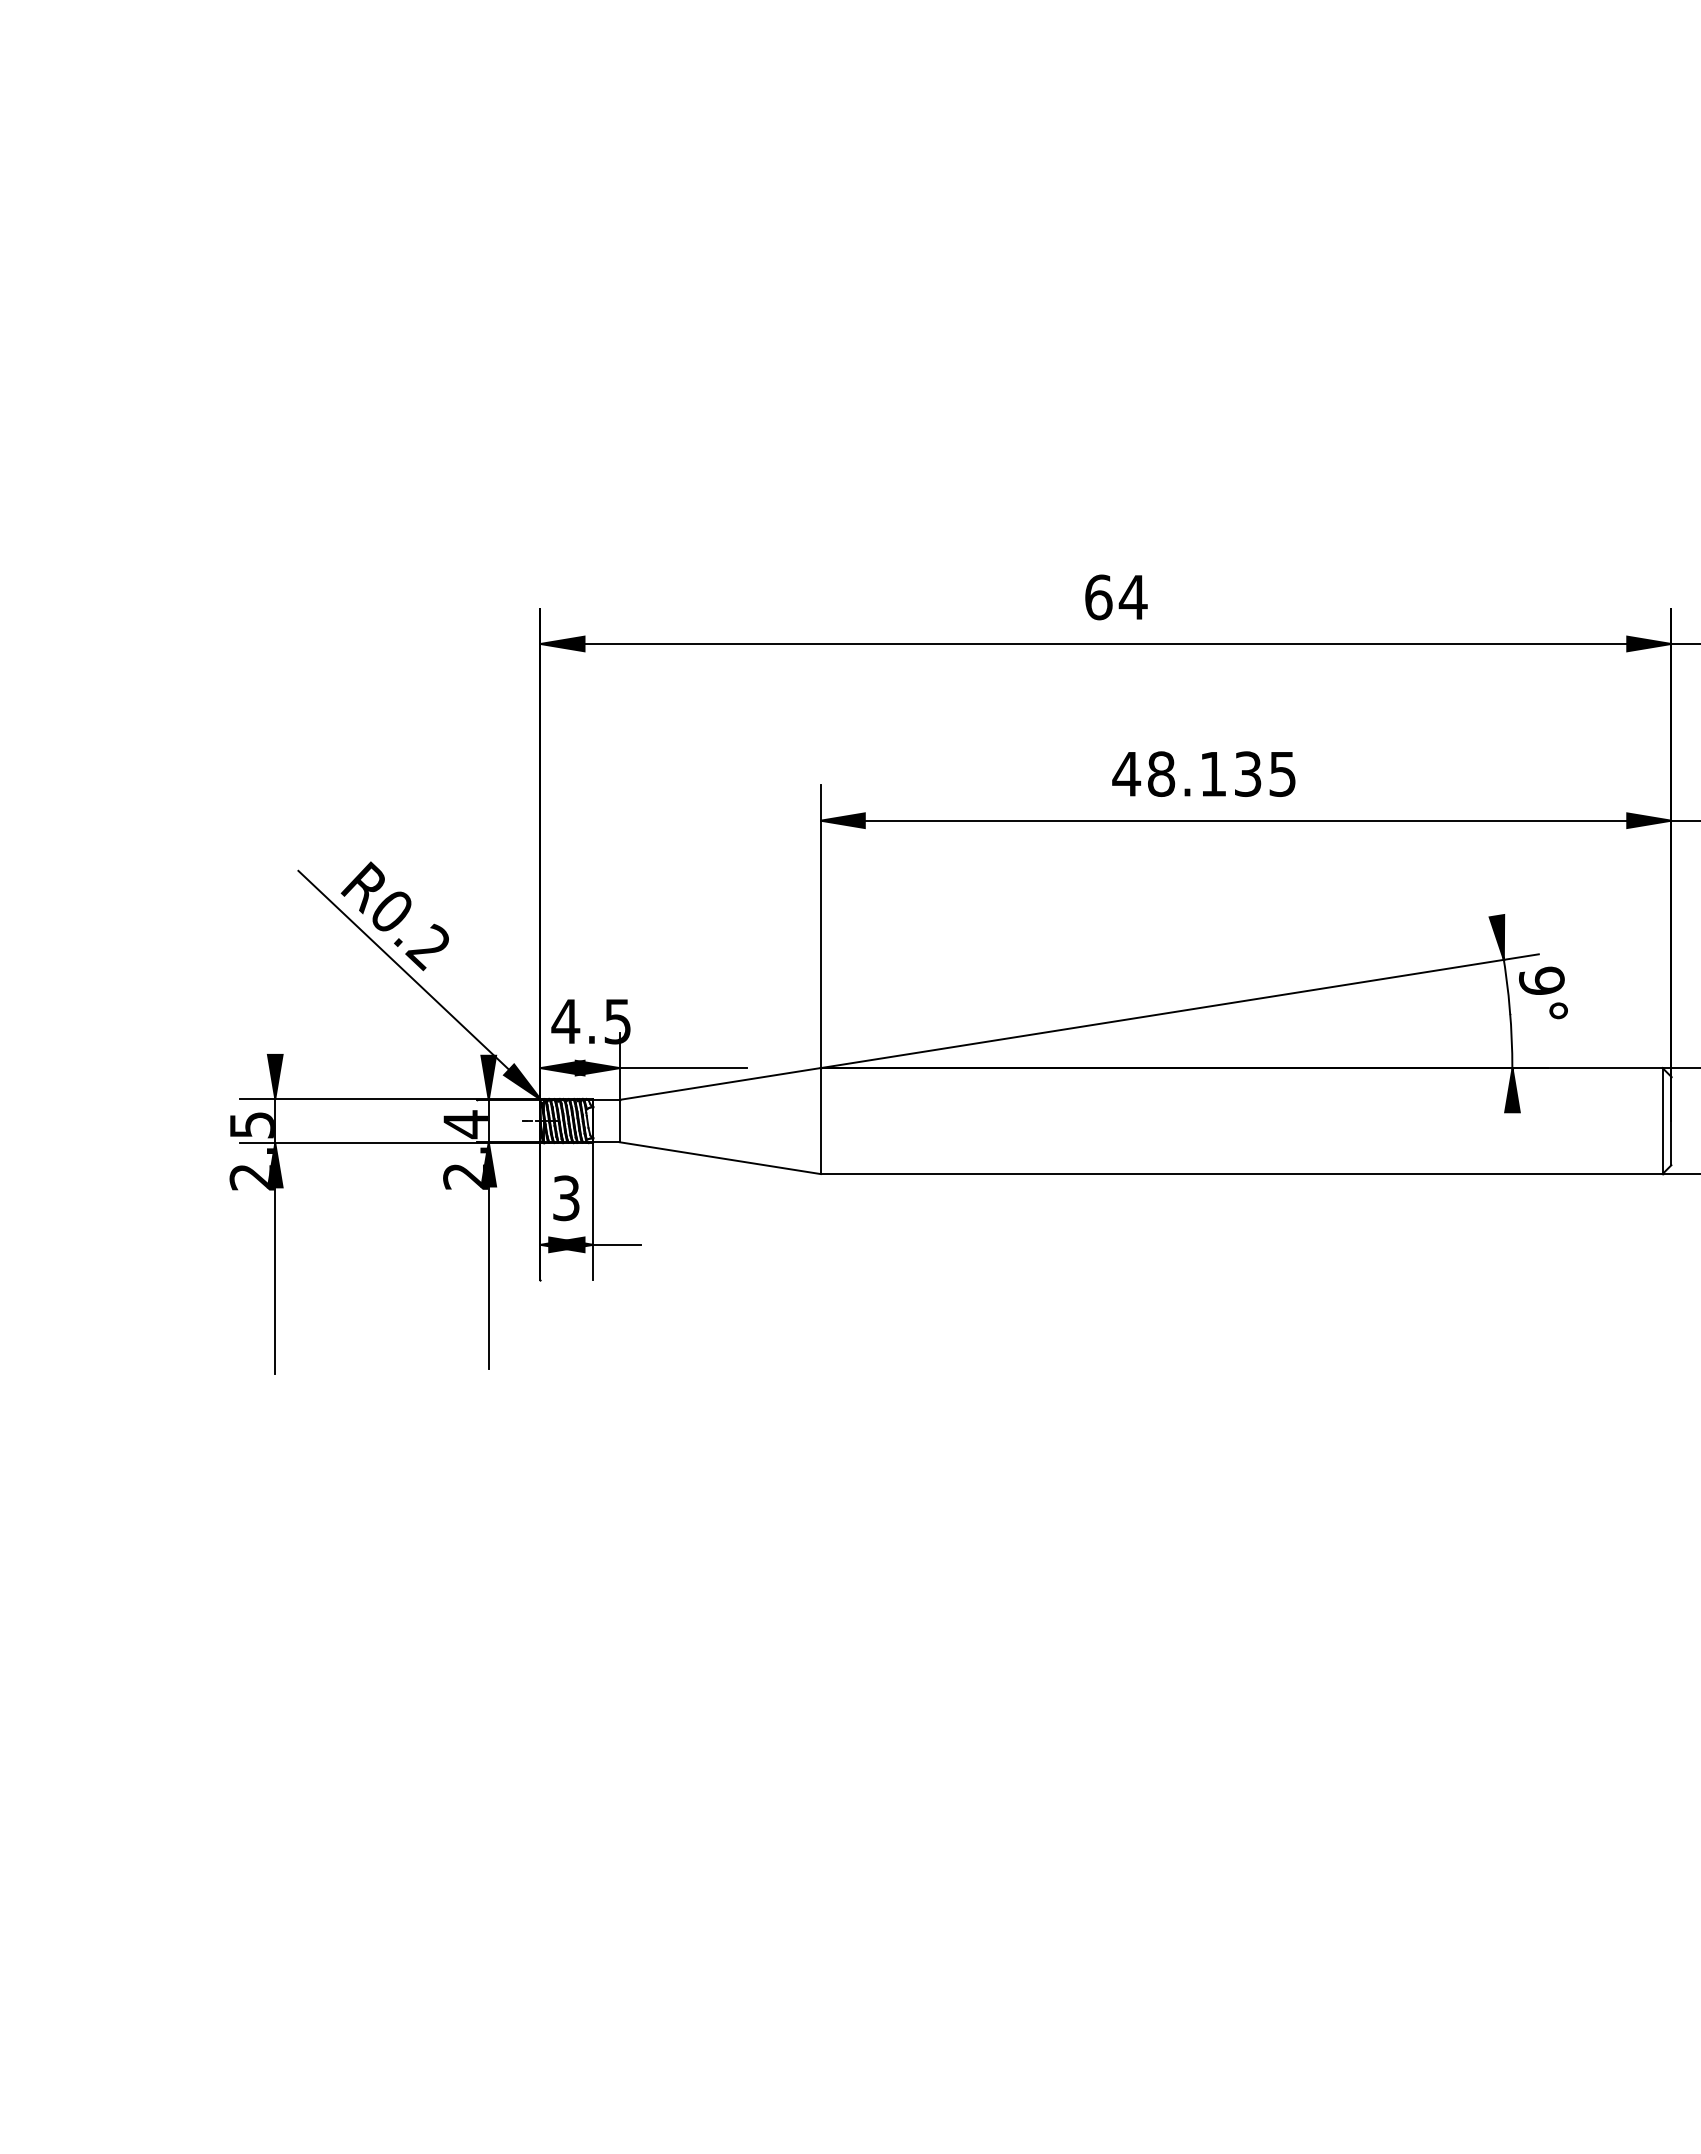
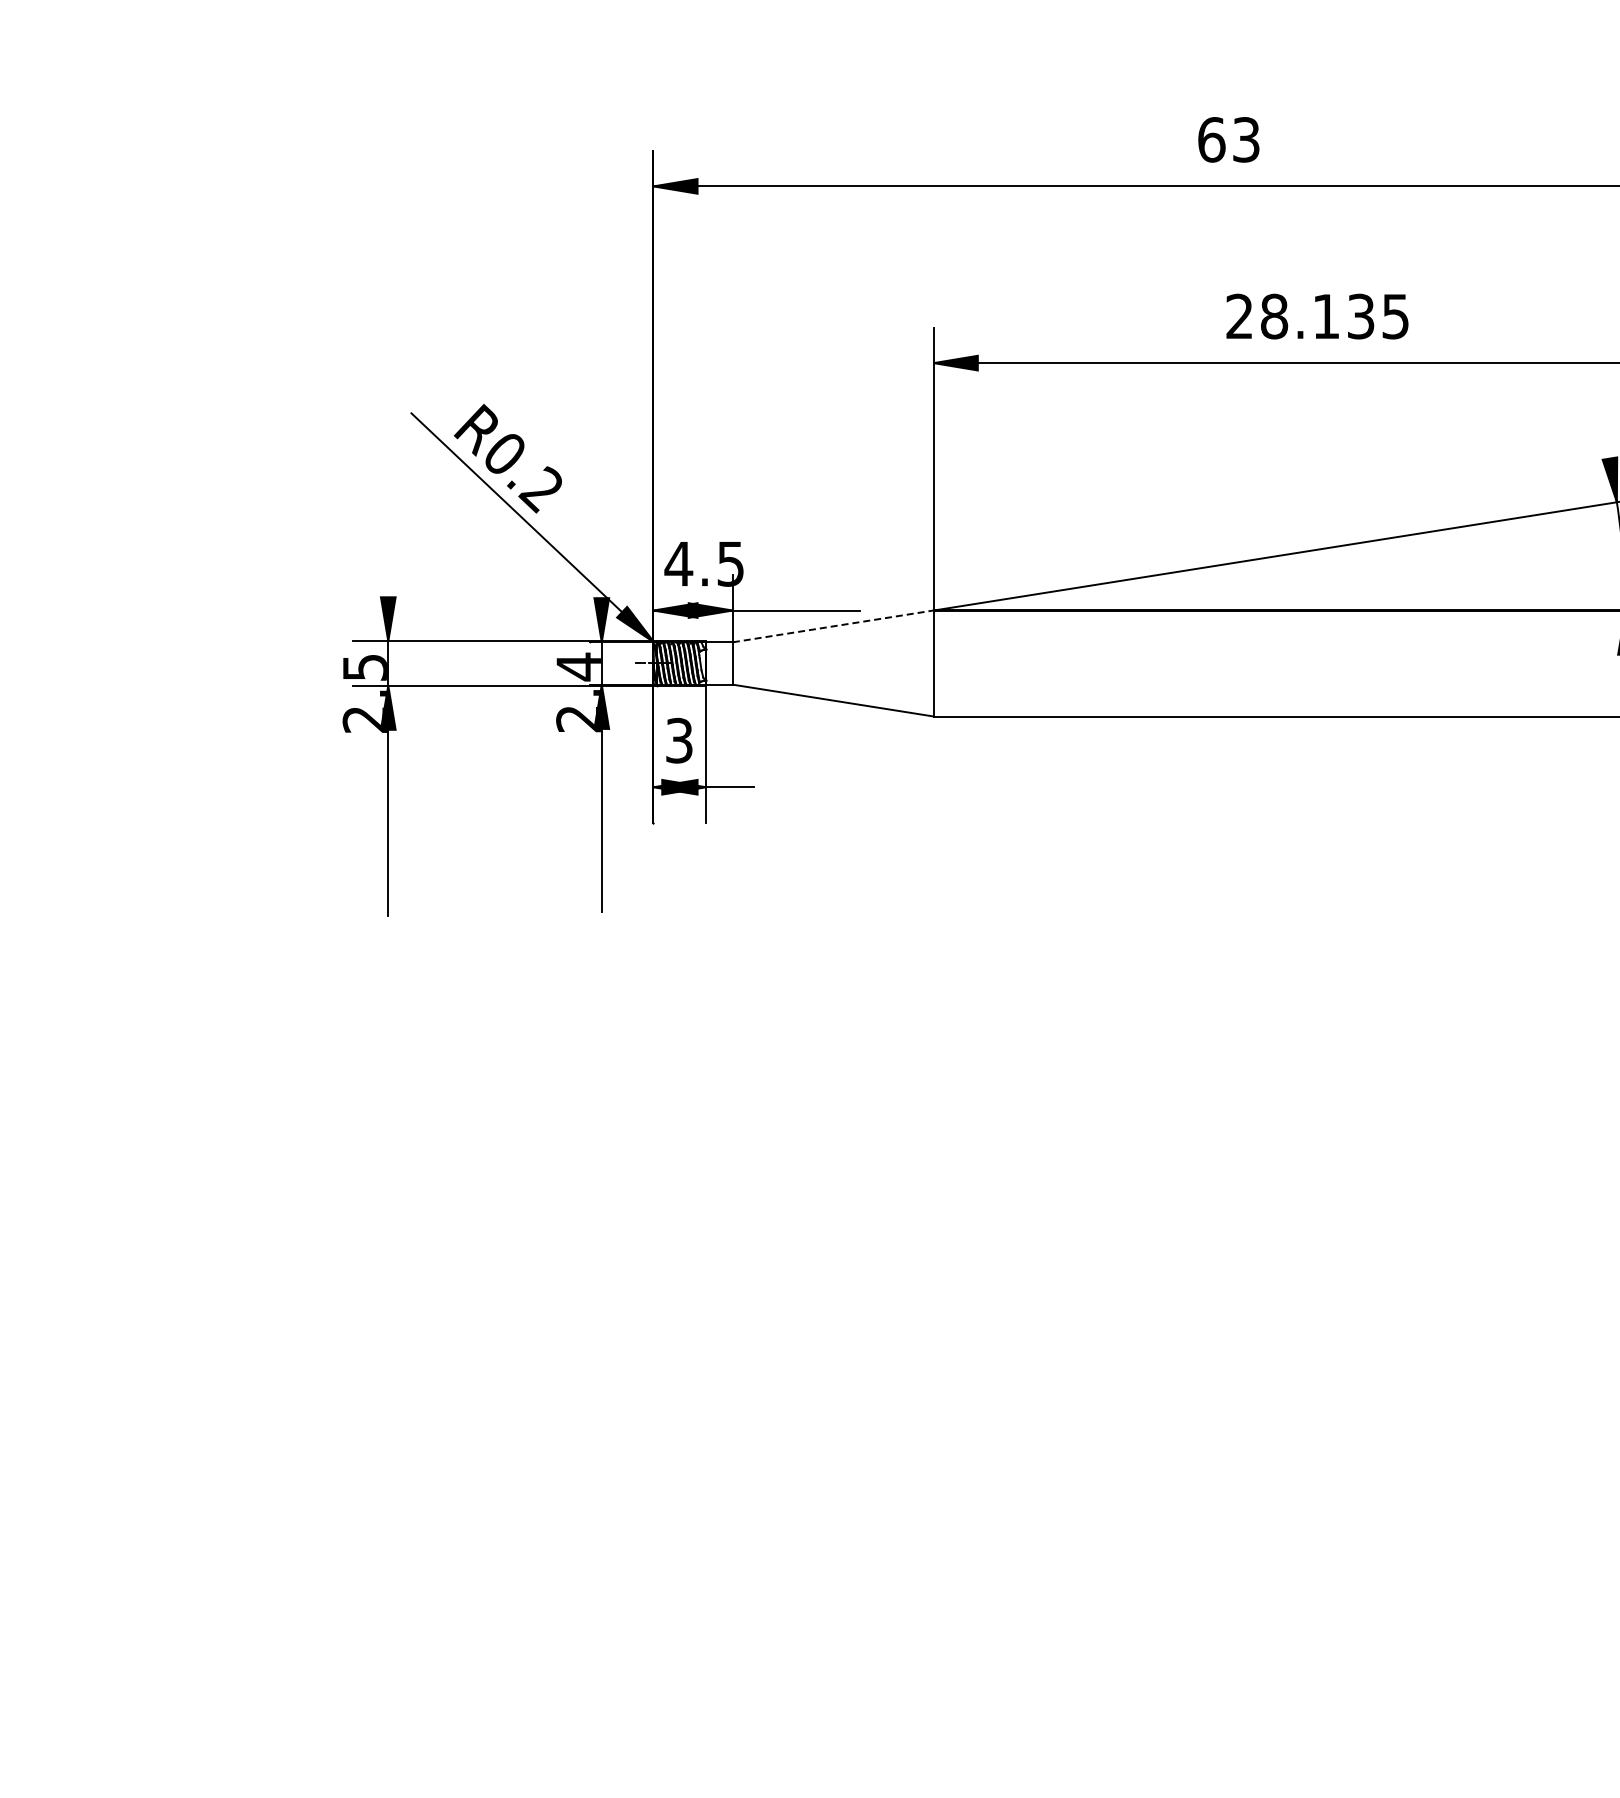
text: (1132, 597) -> (1245, 139), 64 -> 63
text: (1126, 773) -> (1239, 315), 48.135 -> 28.135
line: (720, 1083) -> (833, 625), solid -> dashed

